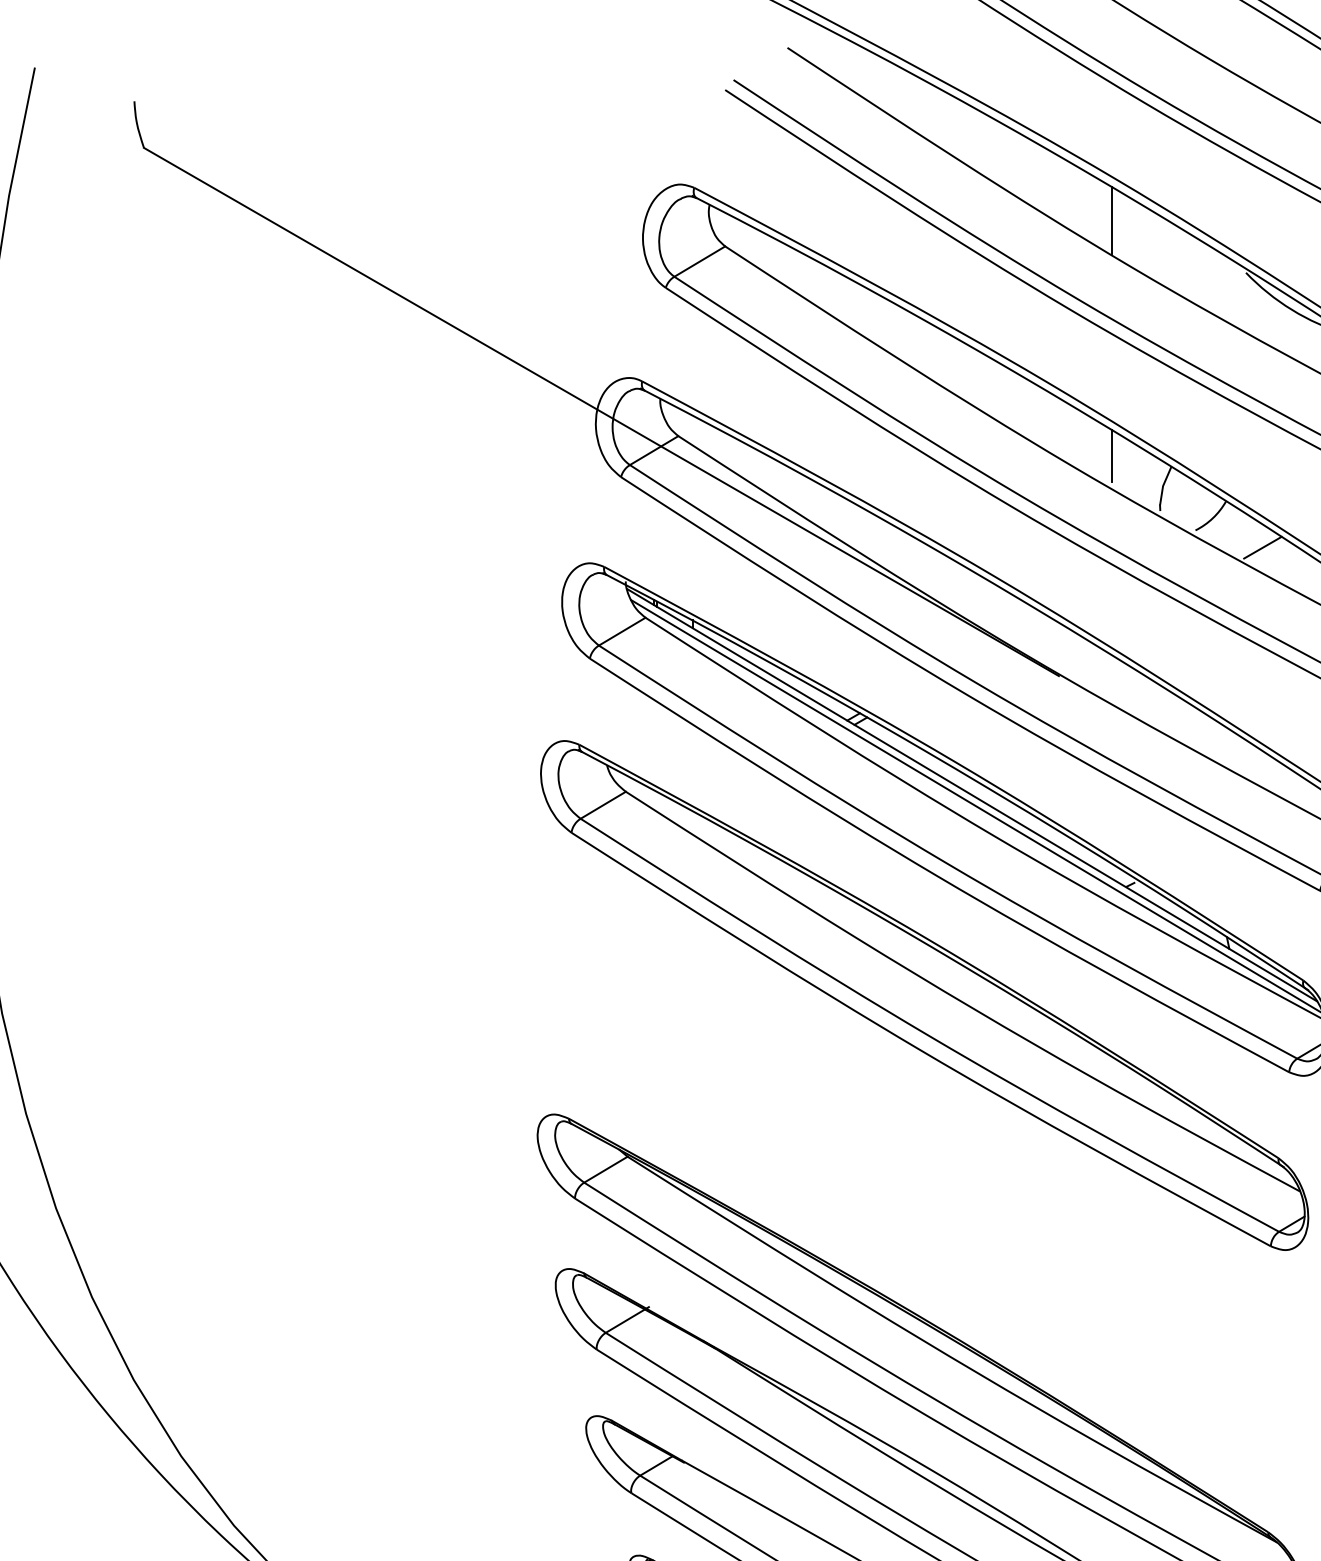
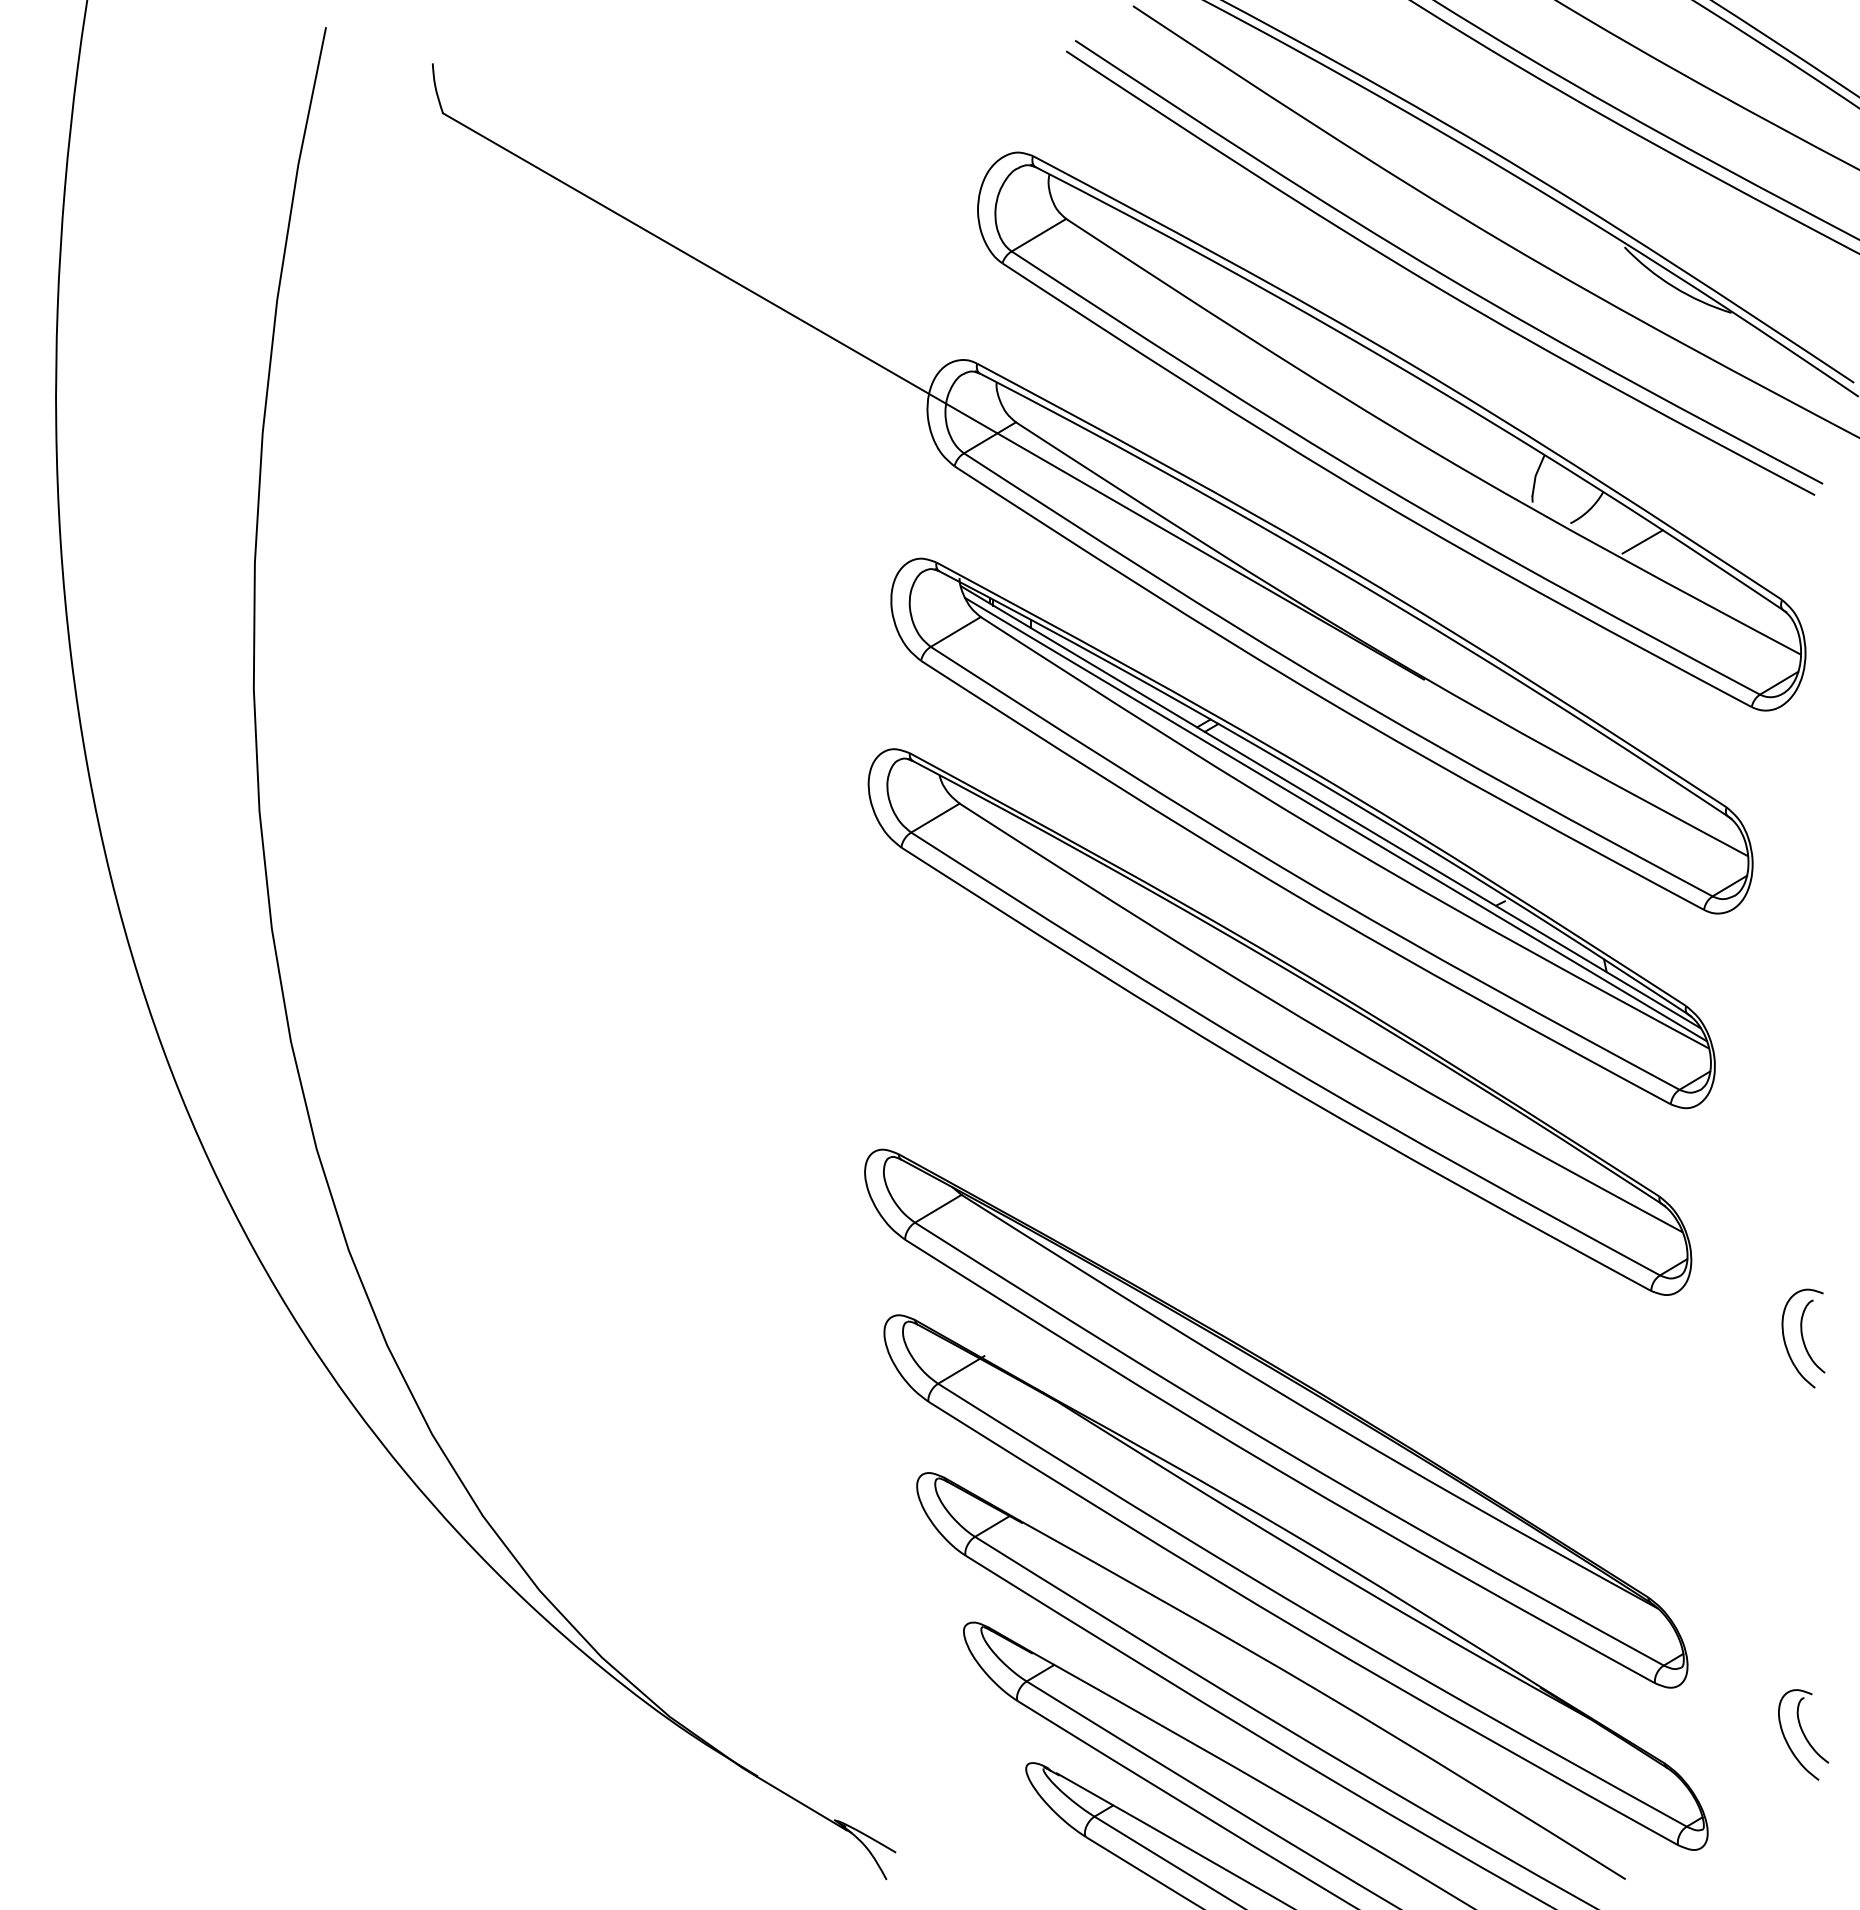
line: (1111, 220) -> (1480, 191), removed
line: (1111, 455) -> (1480, 443), removed

